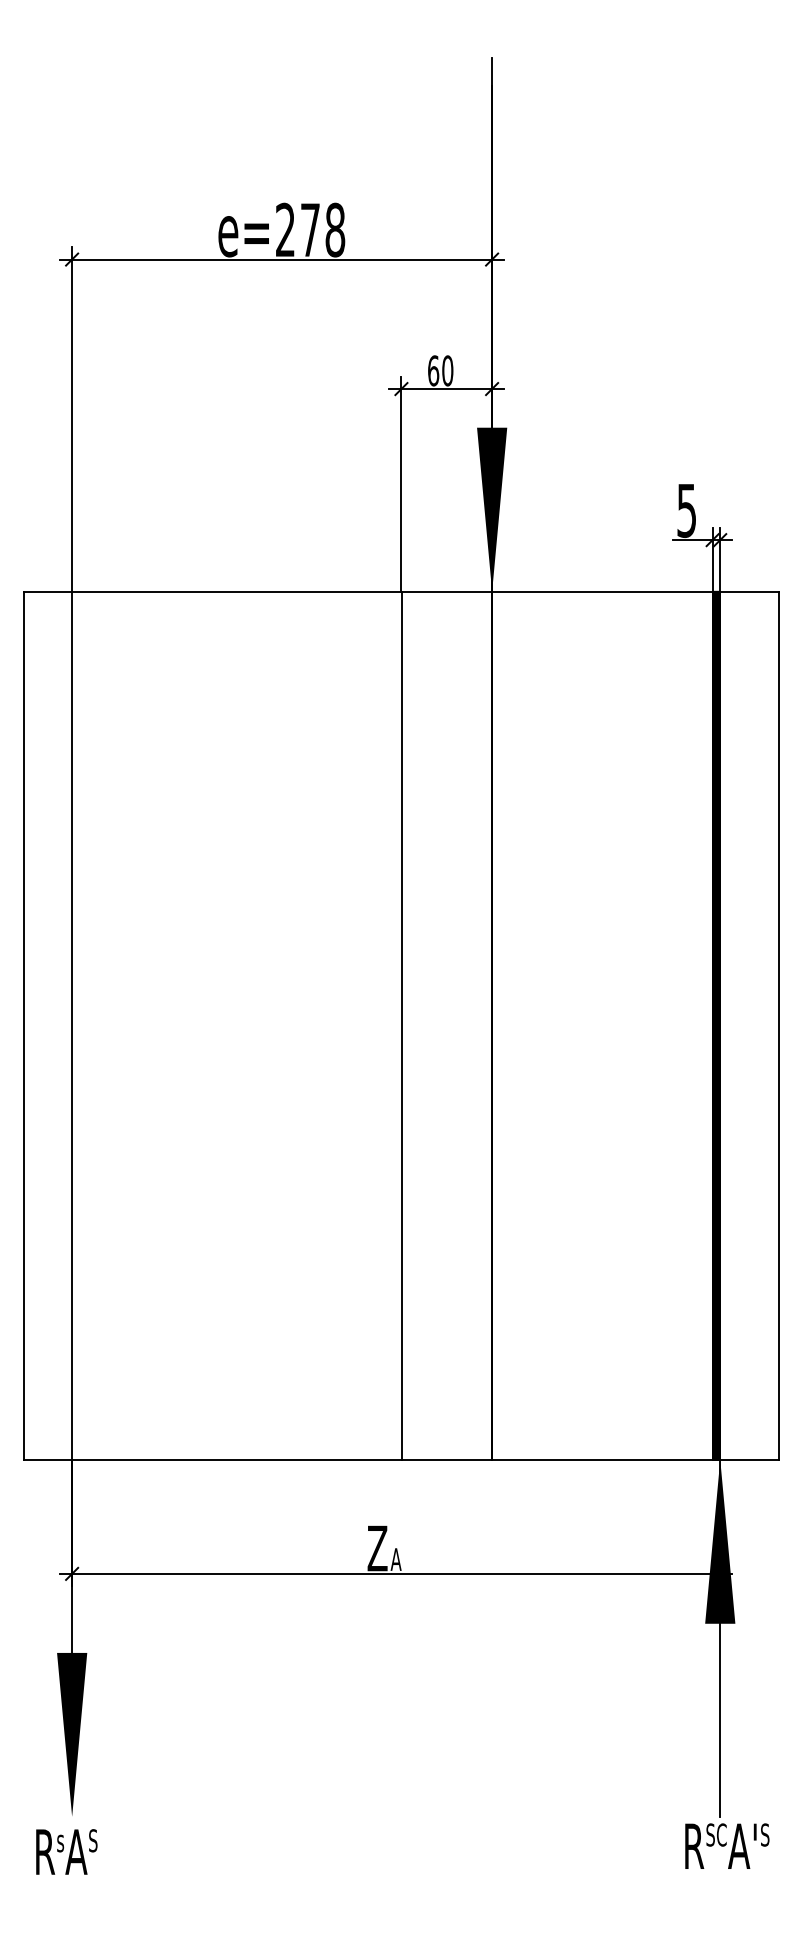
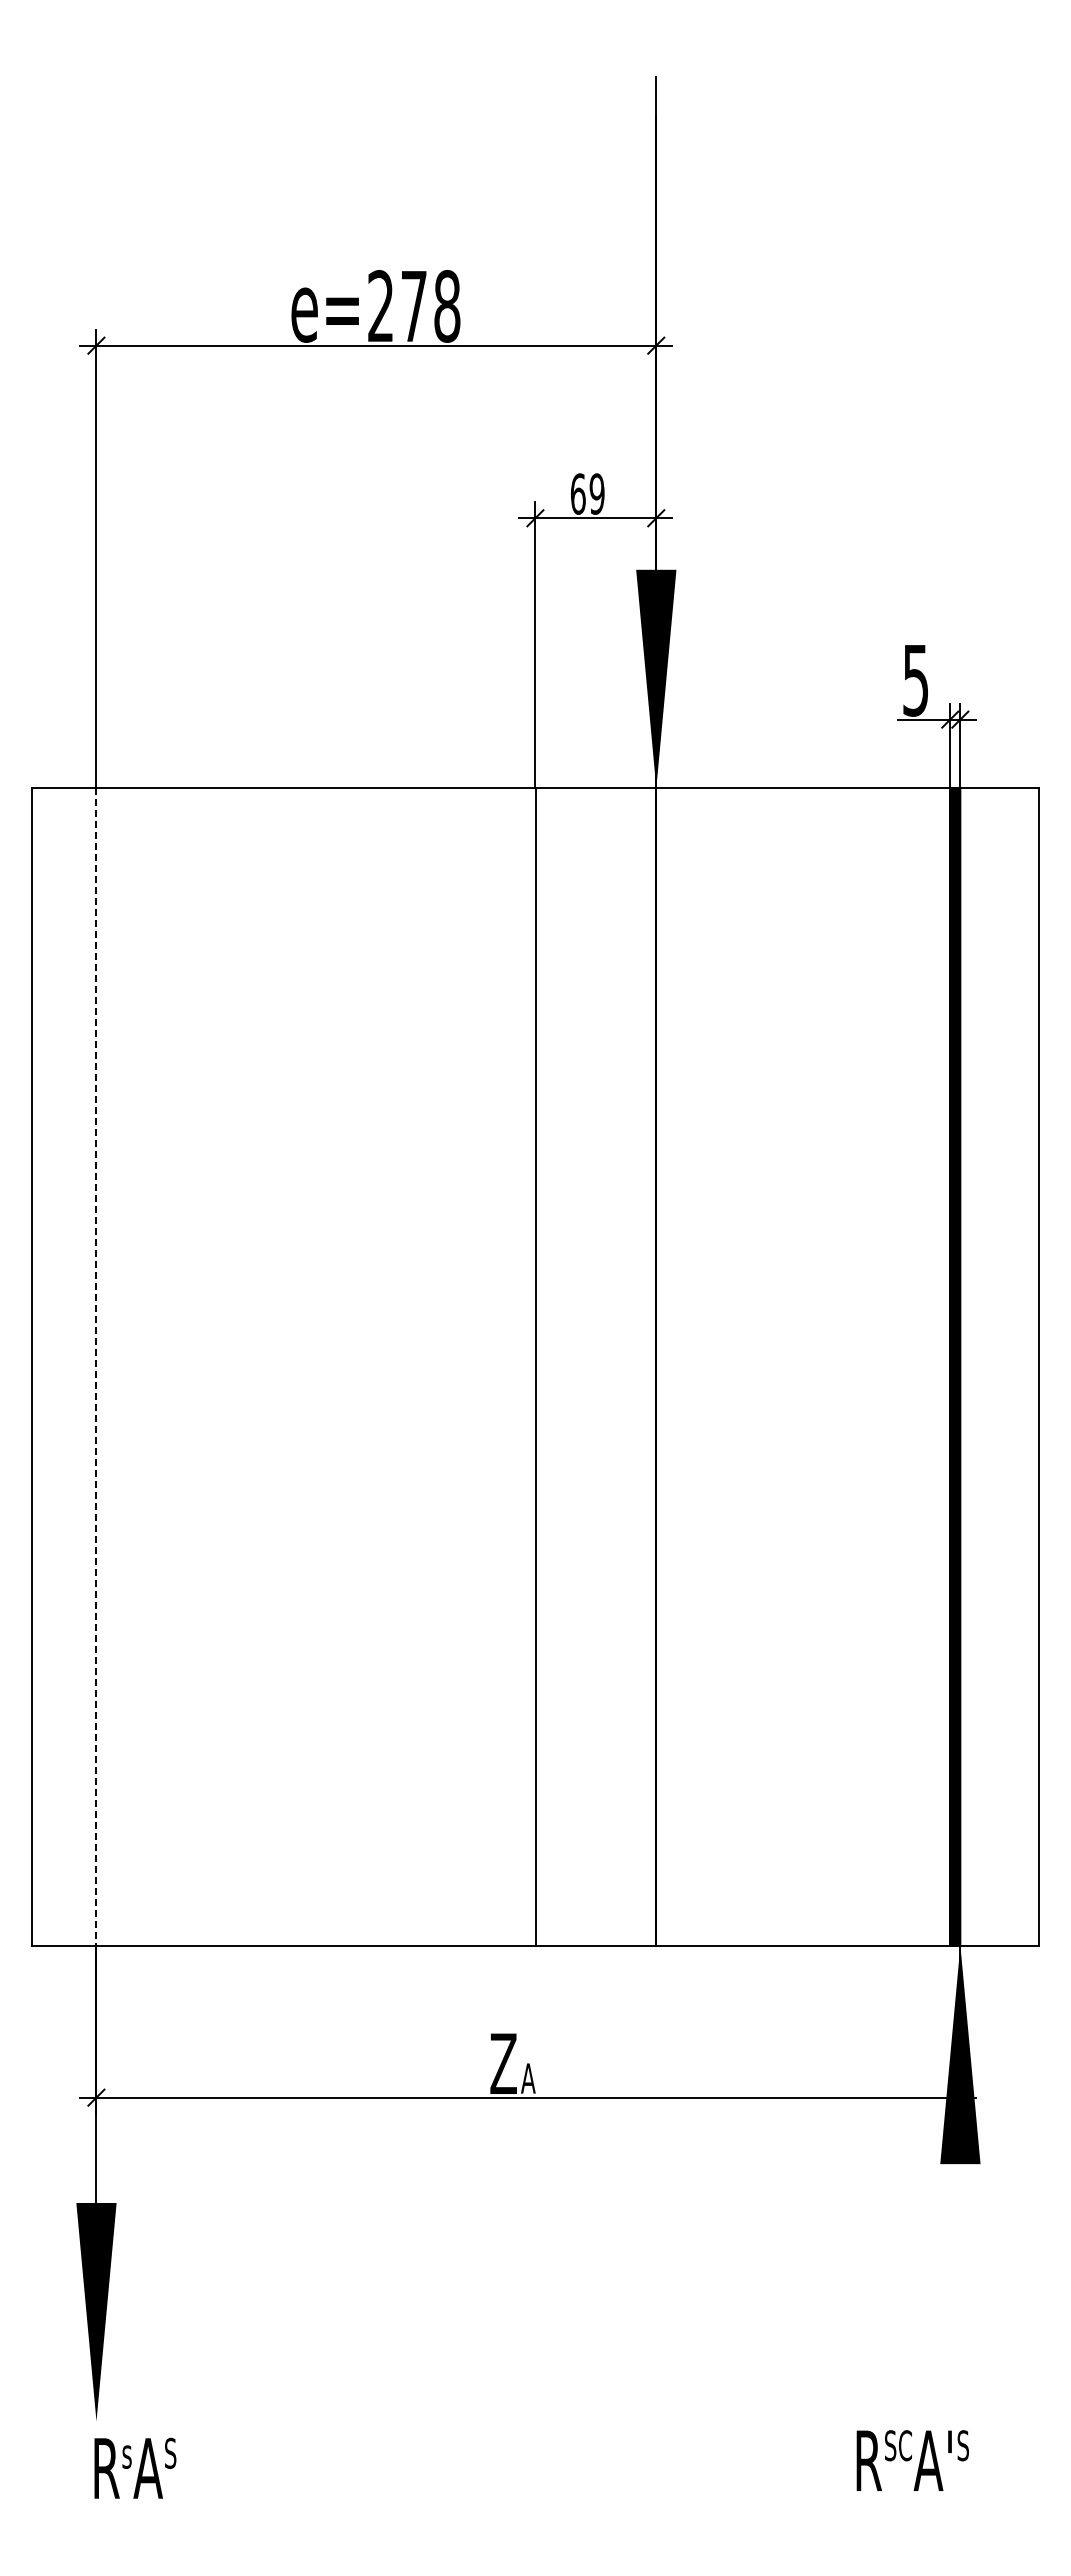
text: (447, 370) -> (596, 493), 60 -> 69
line: (72, 1025) -> (96, 1366), solid -> dashed
line: (720, 1720) -> (960, 2292), removed
text: (727, 1846) -> (912, 2460), moved
text: (66, 1851) -> (135, 2467), moved

